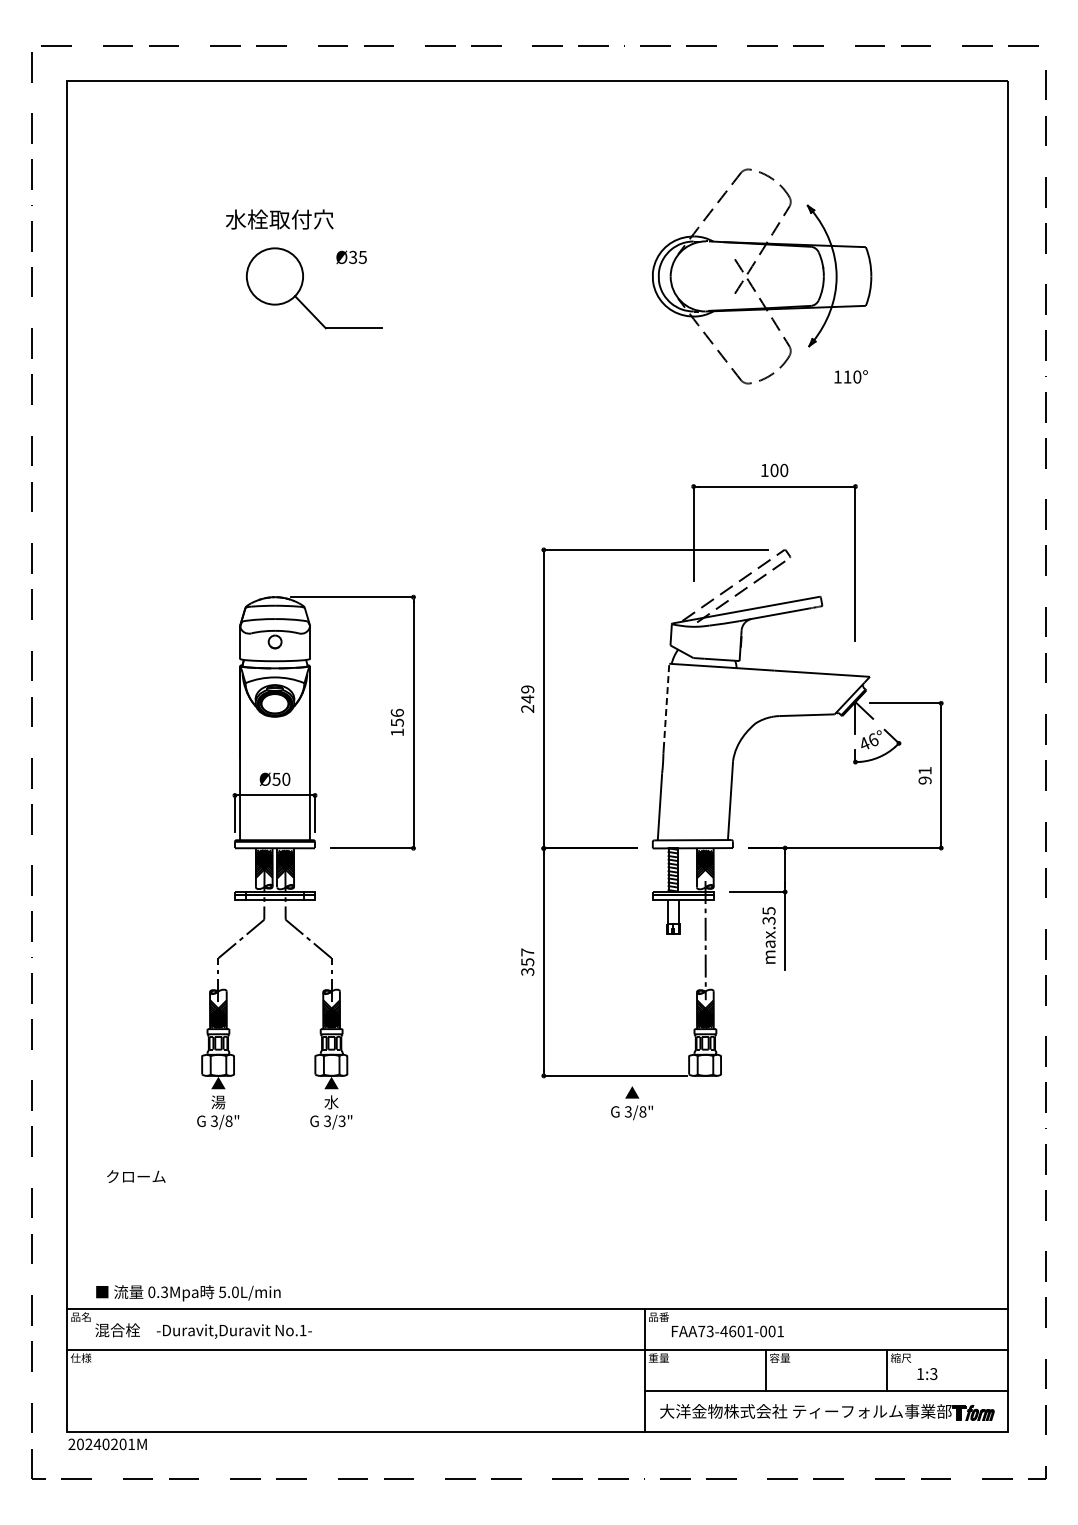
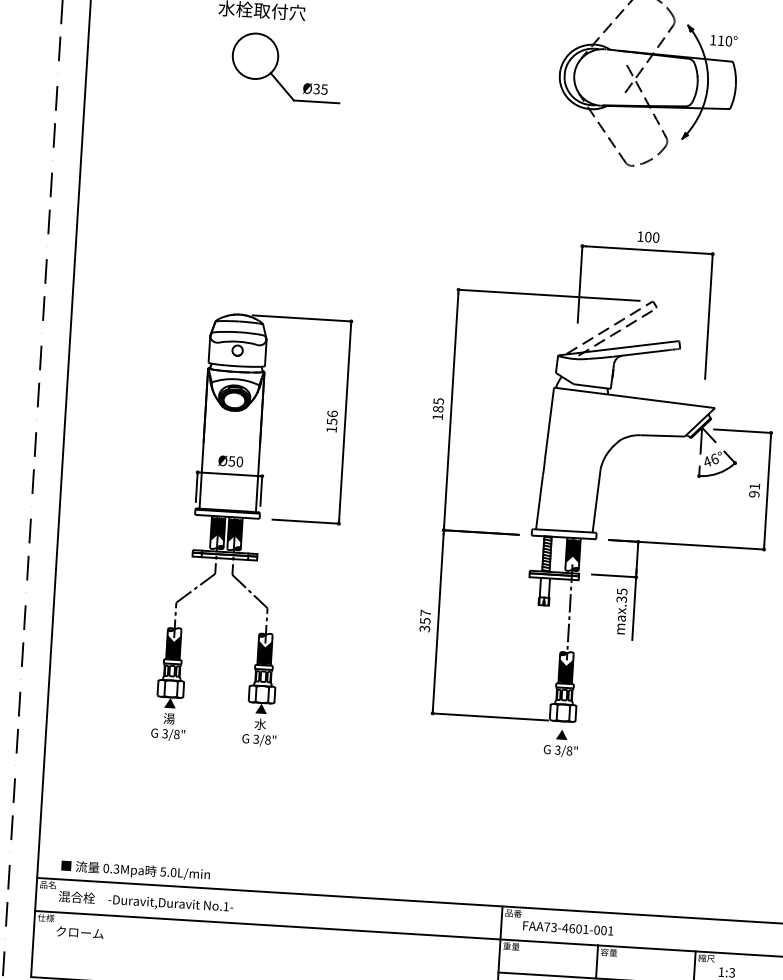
text: (351, 257) -> (315, 89), moved
text: (850, 376) -> (723, 40), moved
text: (527, 698) -> (438, 408), 249 -> 185
line: (666, 706) -> (549, 421), dashed -> solid
text: (631, 1103) -> (560, 743), moved
text: (341, 1120) -> (267, 739), 3/3" -> 3/8"
text: (136, 1176) -> (80, 932), moved

